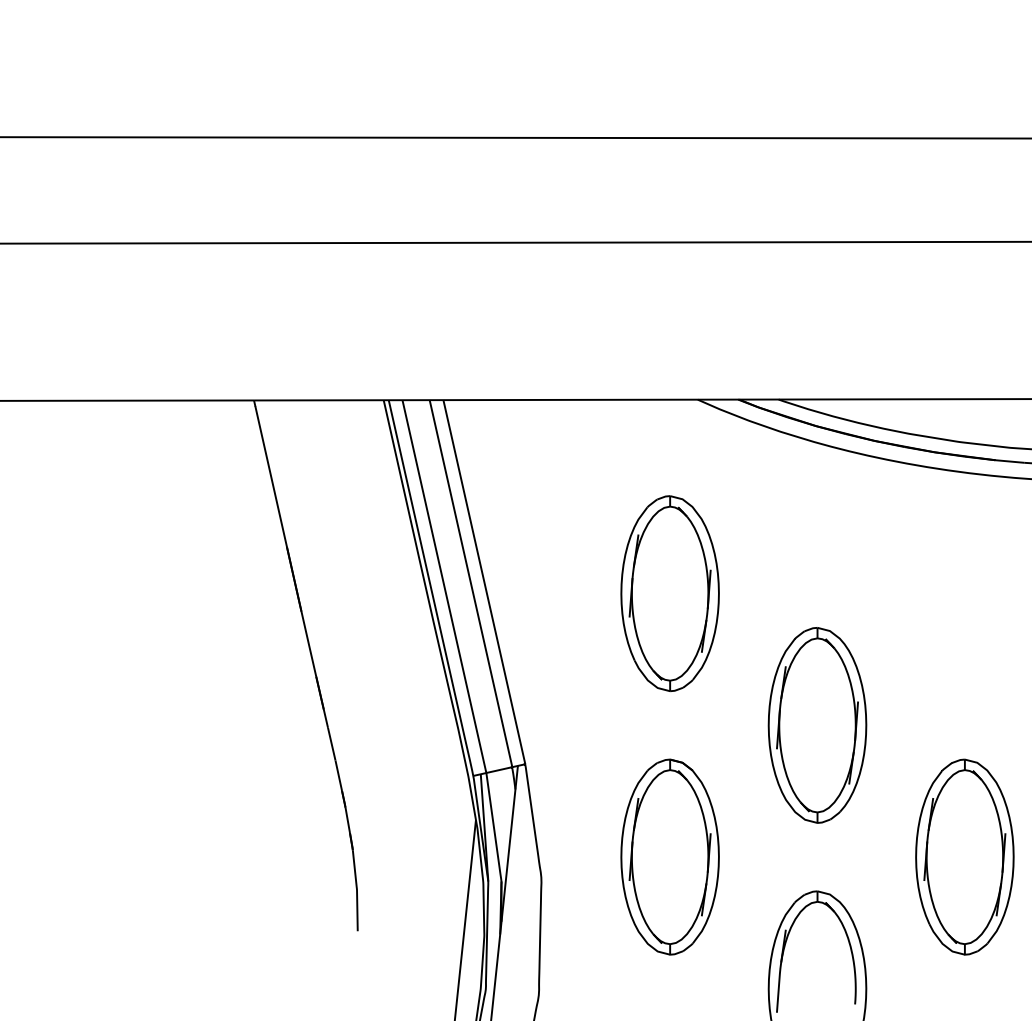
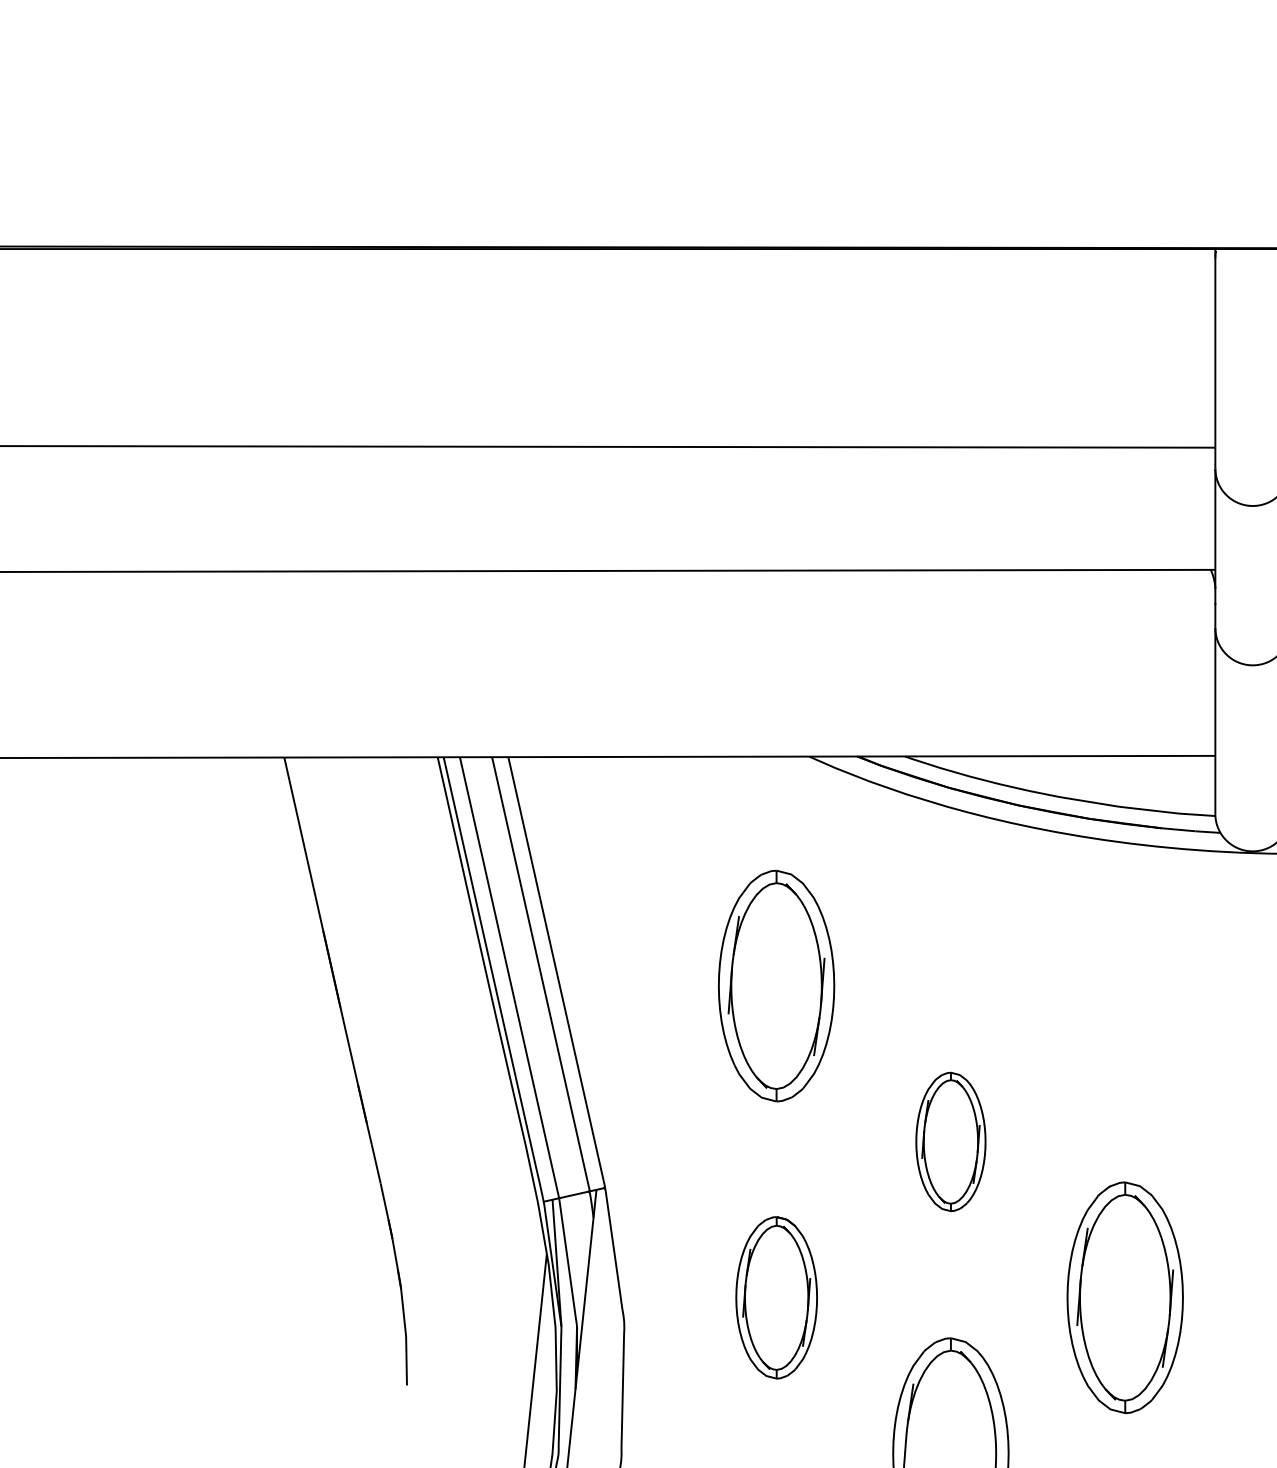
part: (817, 725) -> (950, 1141), size x0.6
part: (670, 856) -> (776, 1297), size x0.7

